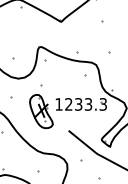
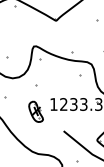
part: (41, 111) -> (36, 111), size x0.6

